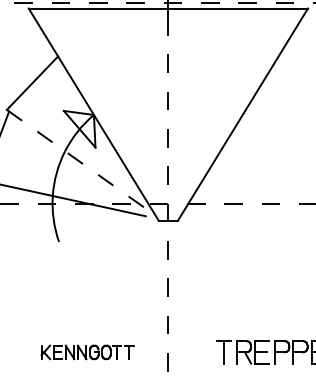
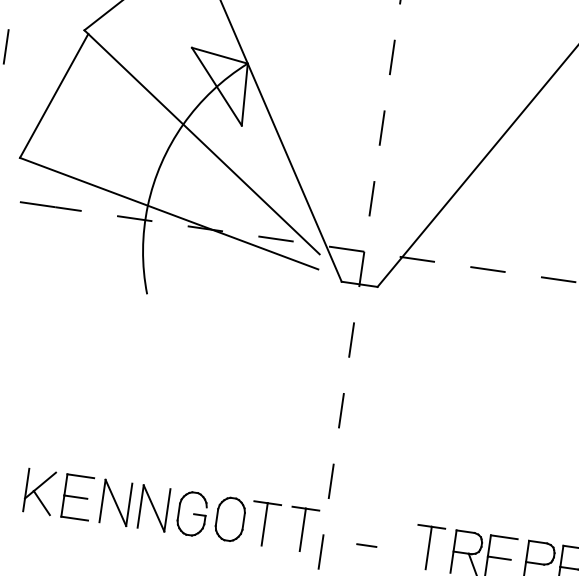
line: (76, 159) -> (202, 143), dashed -> solid
part: (87, 352) -> (170, 511), size x1.67
line: (191, 355) -> (366, 545), added

